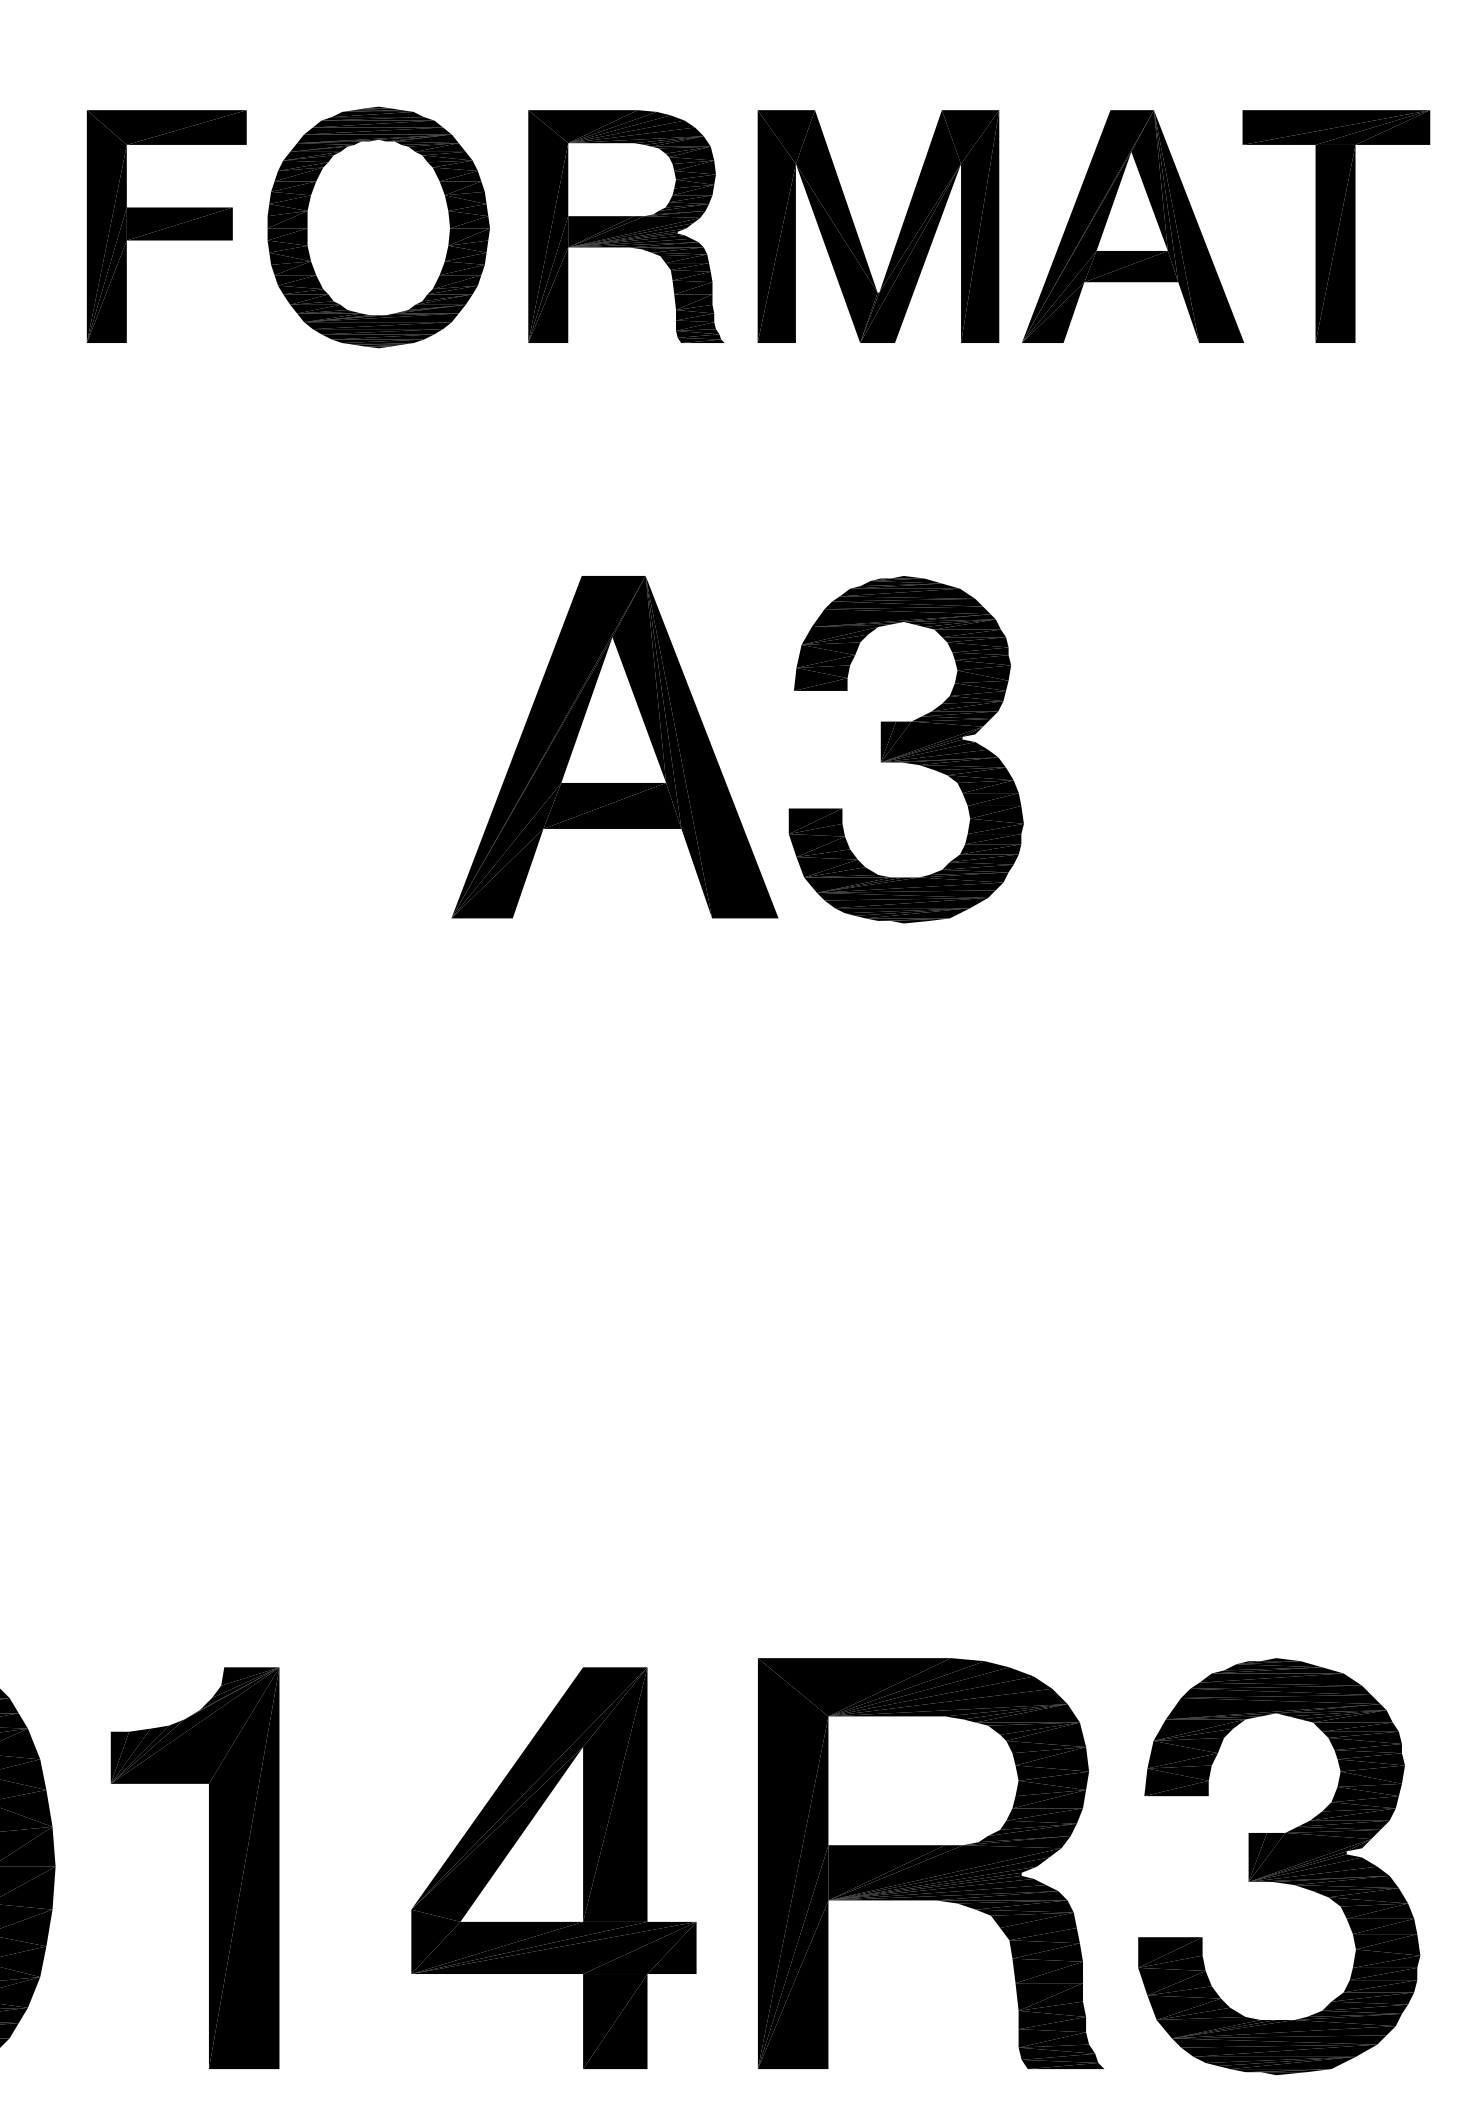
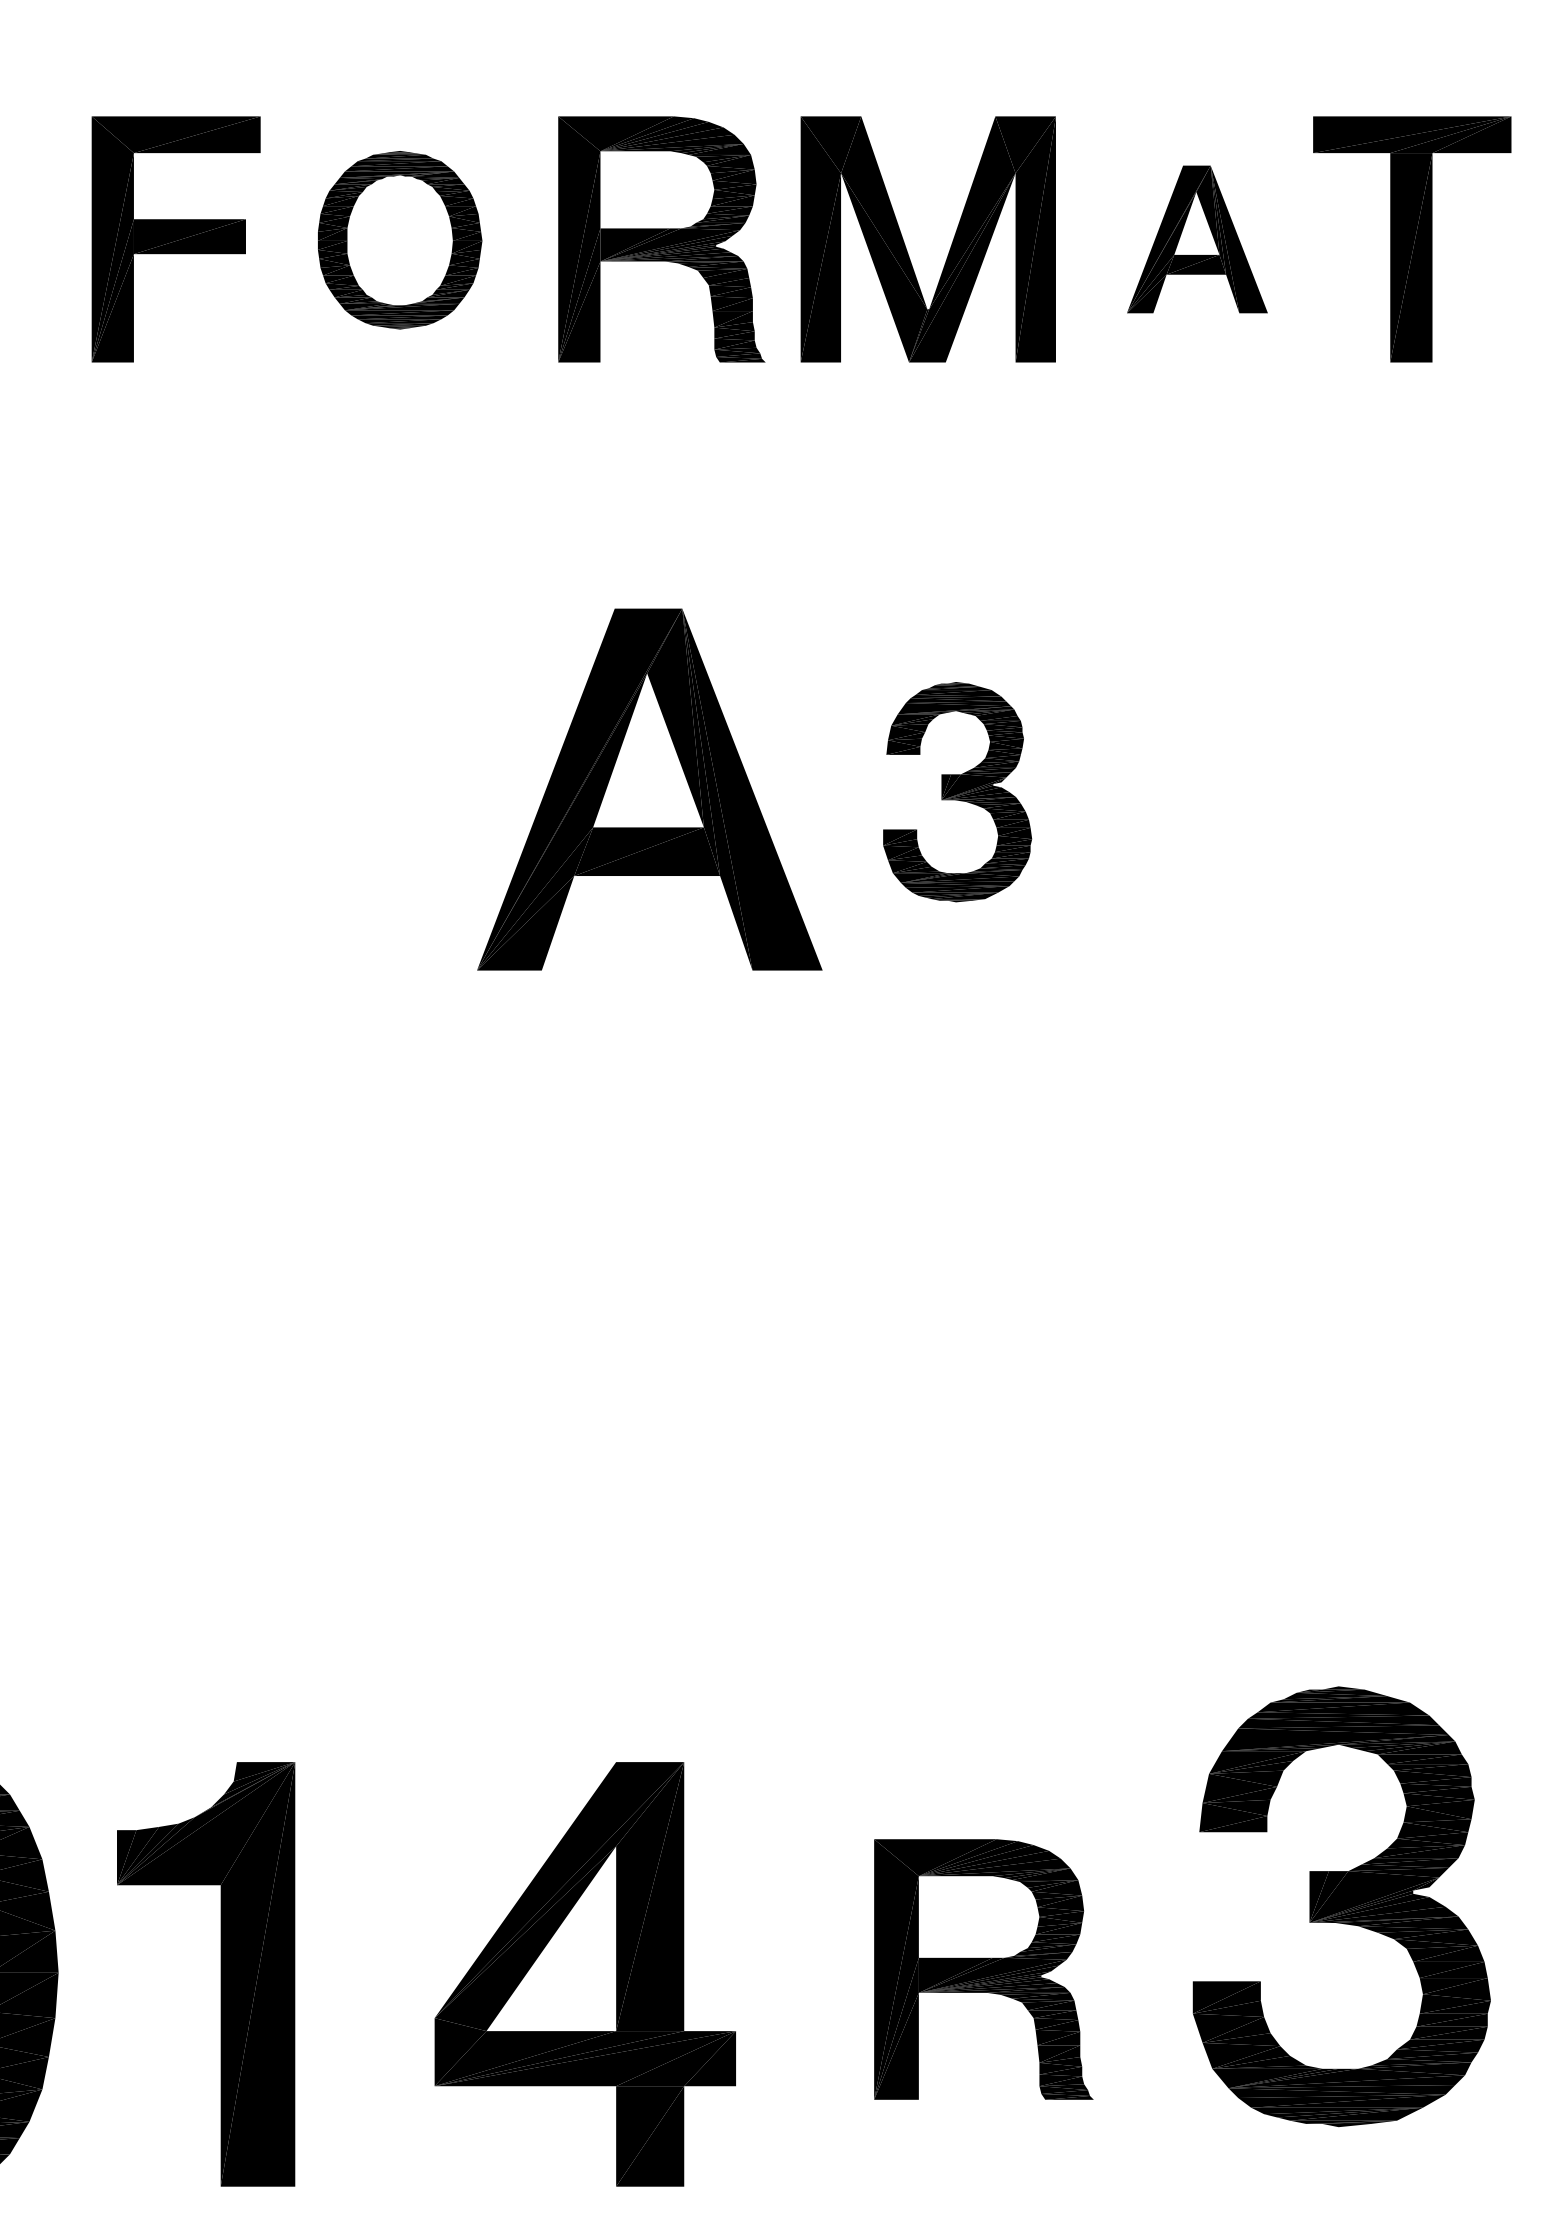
part: (378, 226) -> (399, 239), size x0.7
part: (1133, 226) -> (1197, 239), size x0.6
part: (906, 748) -> (957, 791), size x0.6
part: (930, 1863) -> (983, 1969), size x0.6
part: (1278, 1866) -> (1341, 1906), moved

